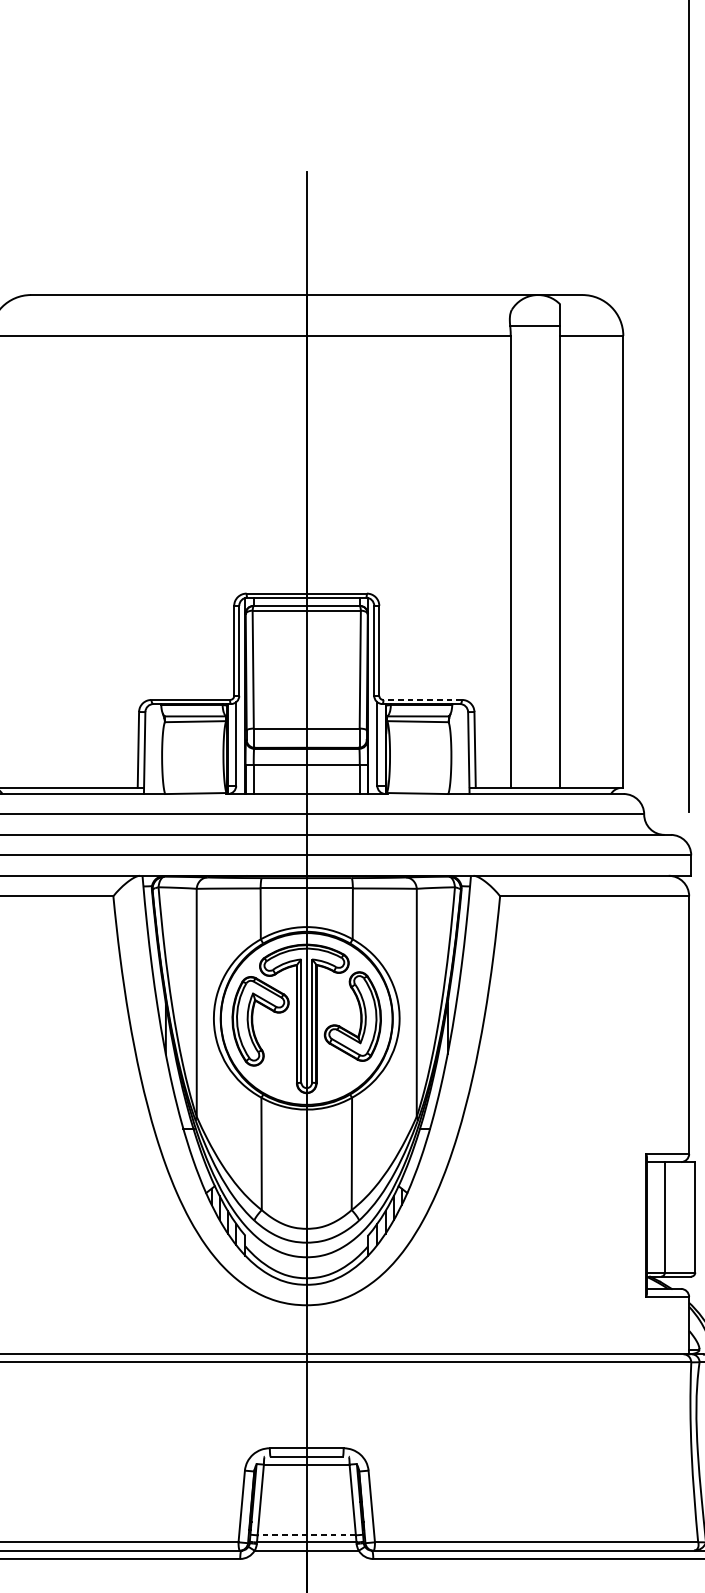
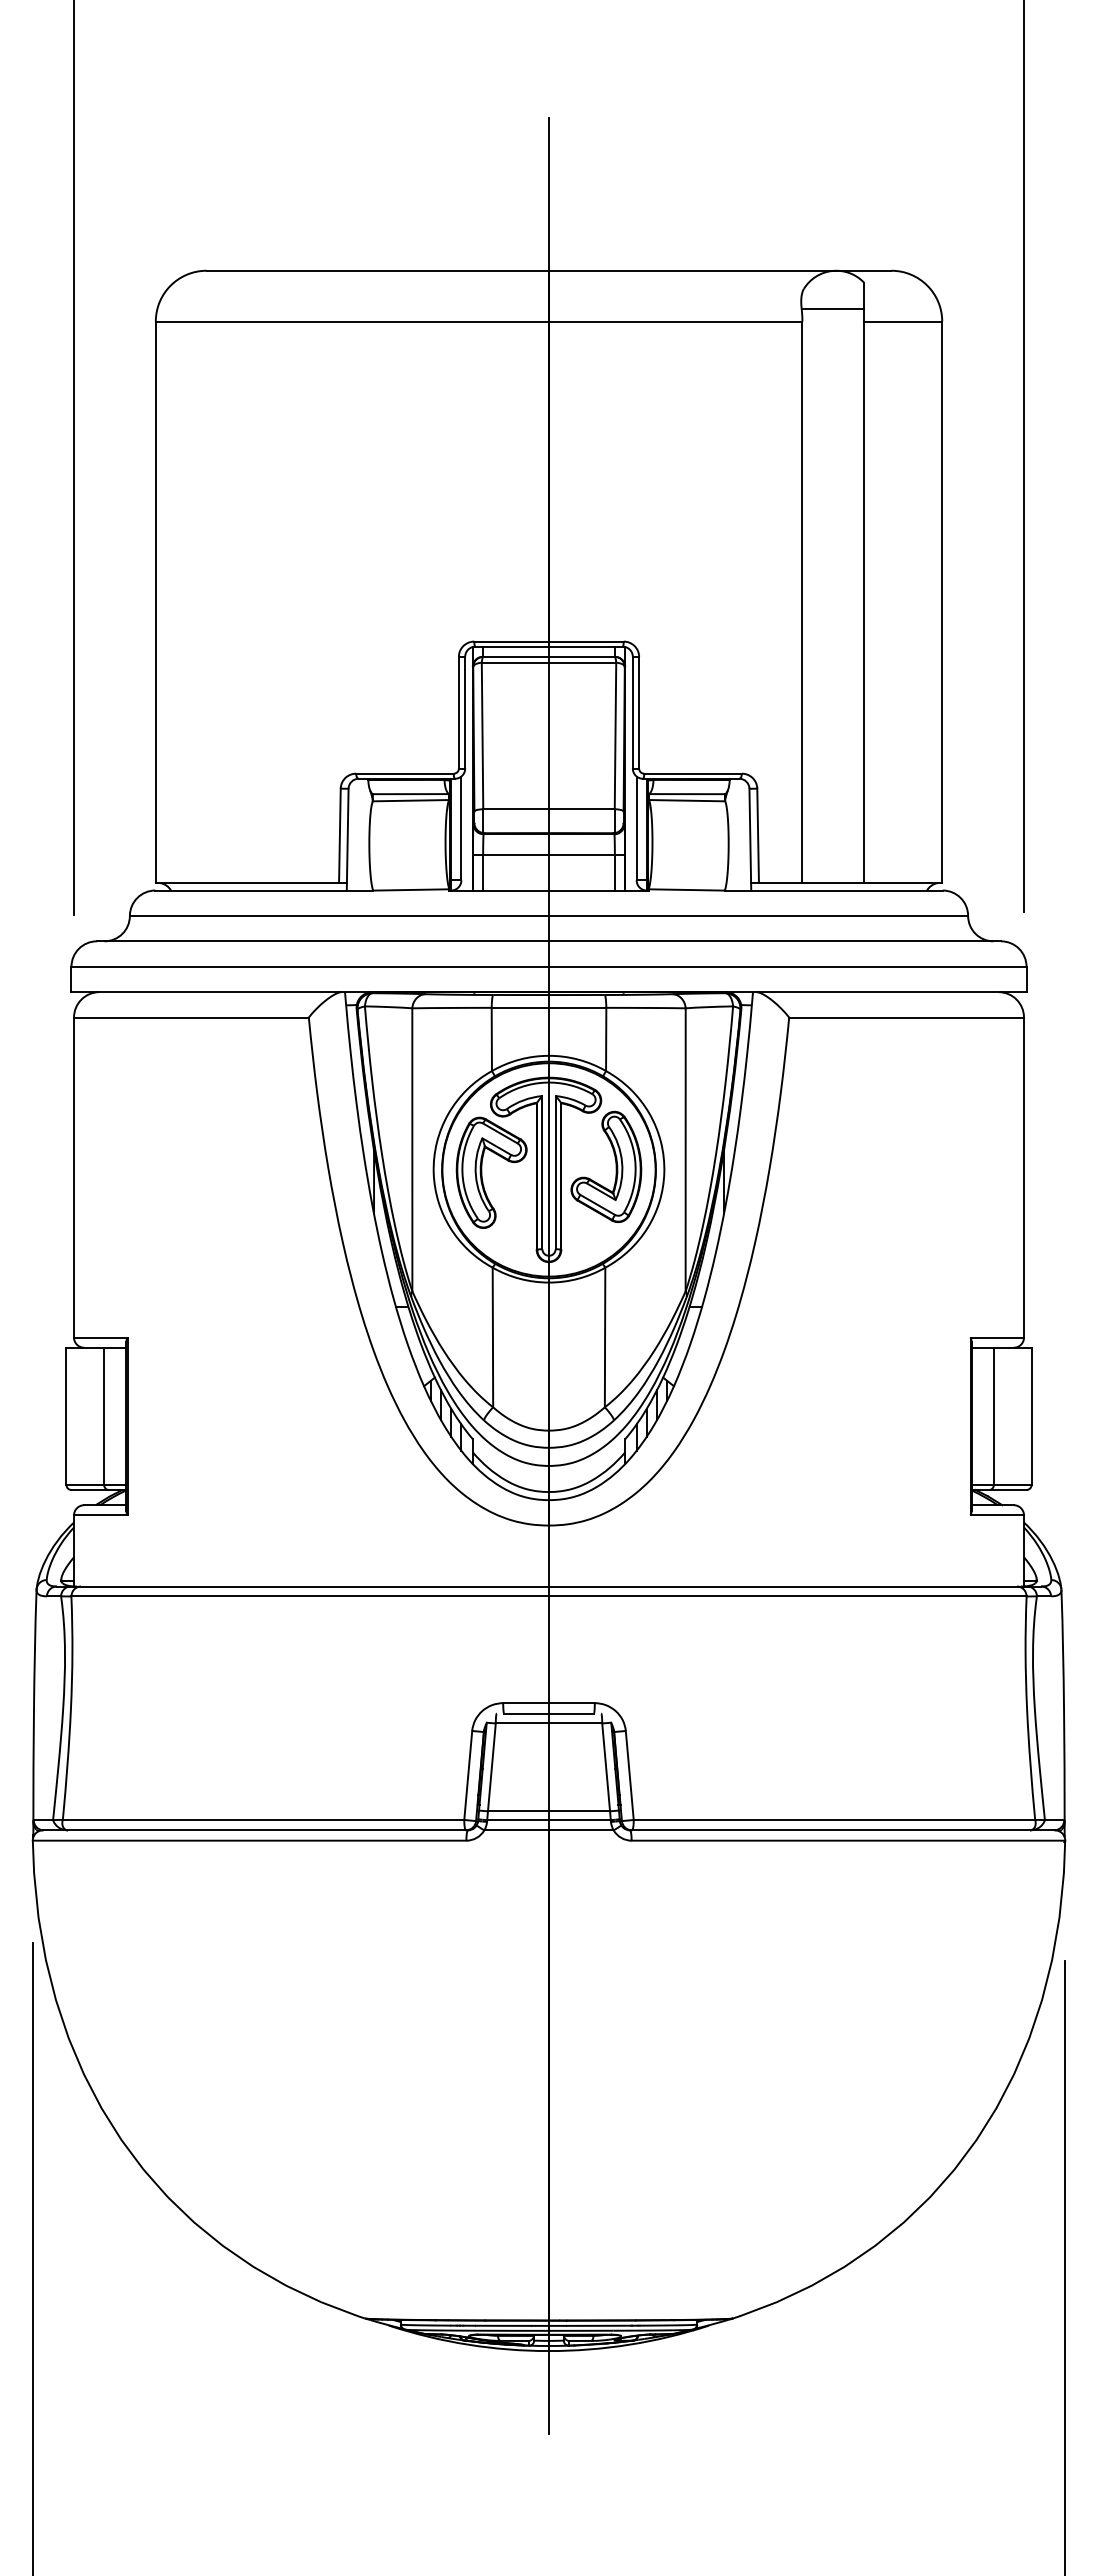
line: (423, 699) -> (693, 773), dashed -> solid
line: (306, 1535) -> (548, 1811), dashed -> solid

